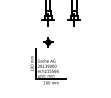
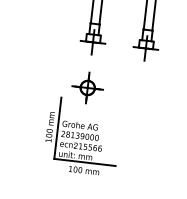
part: (48, 42) -> (88, 88), size x1.67

